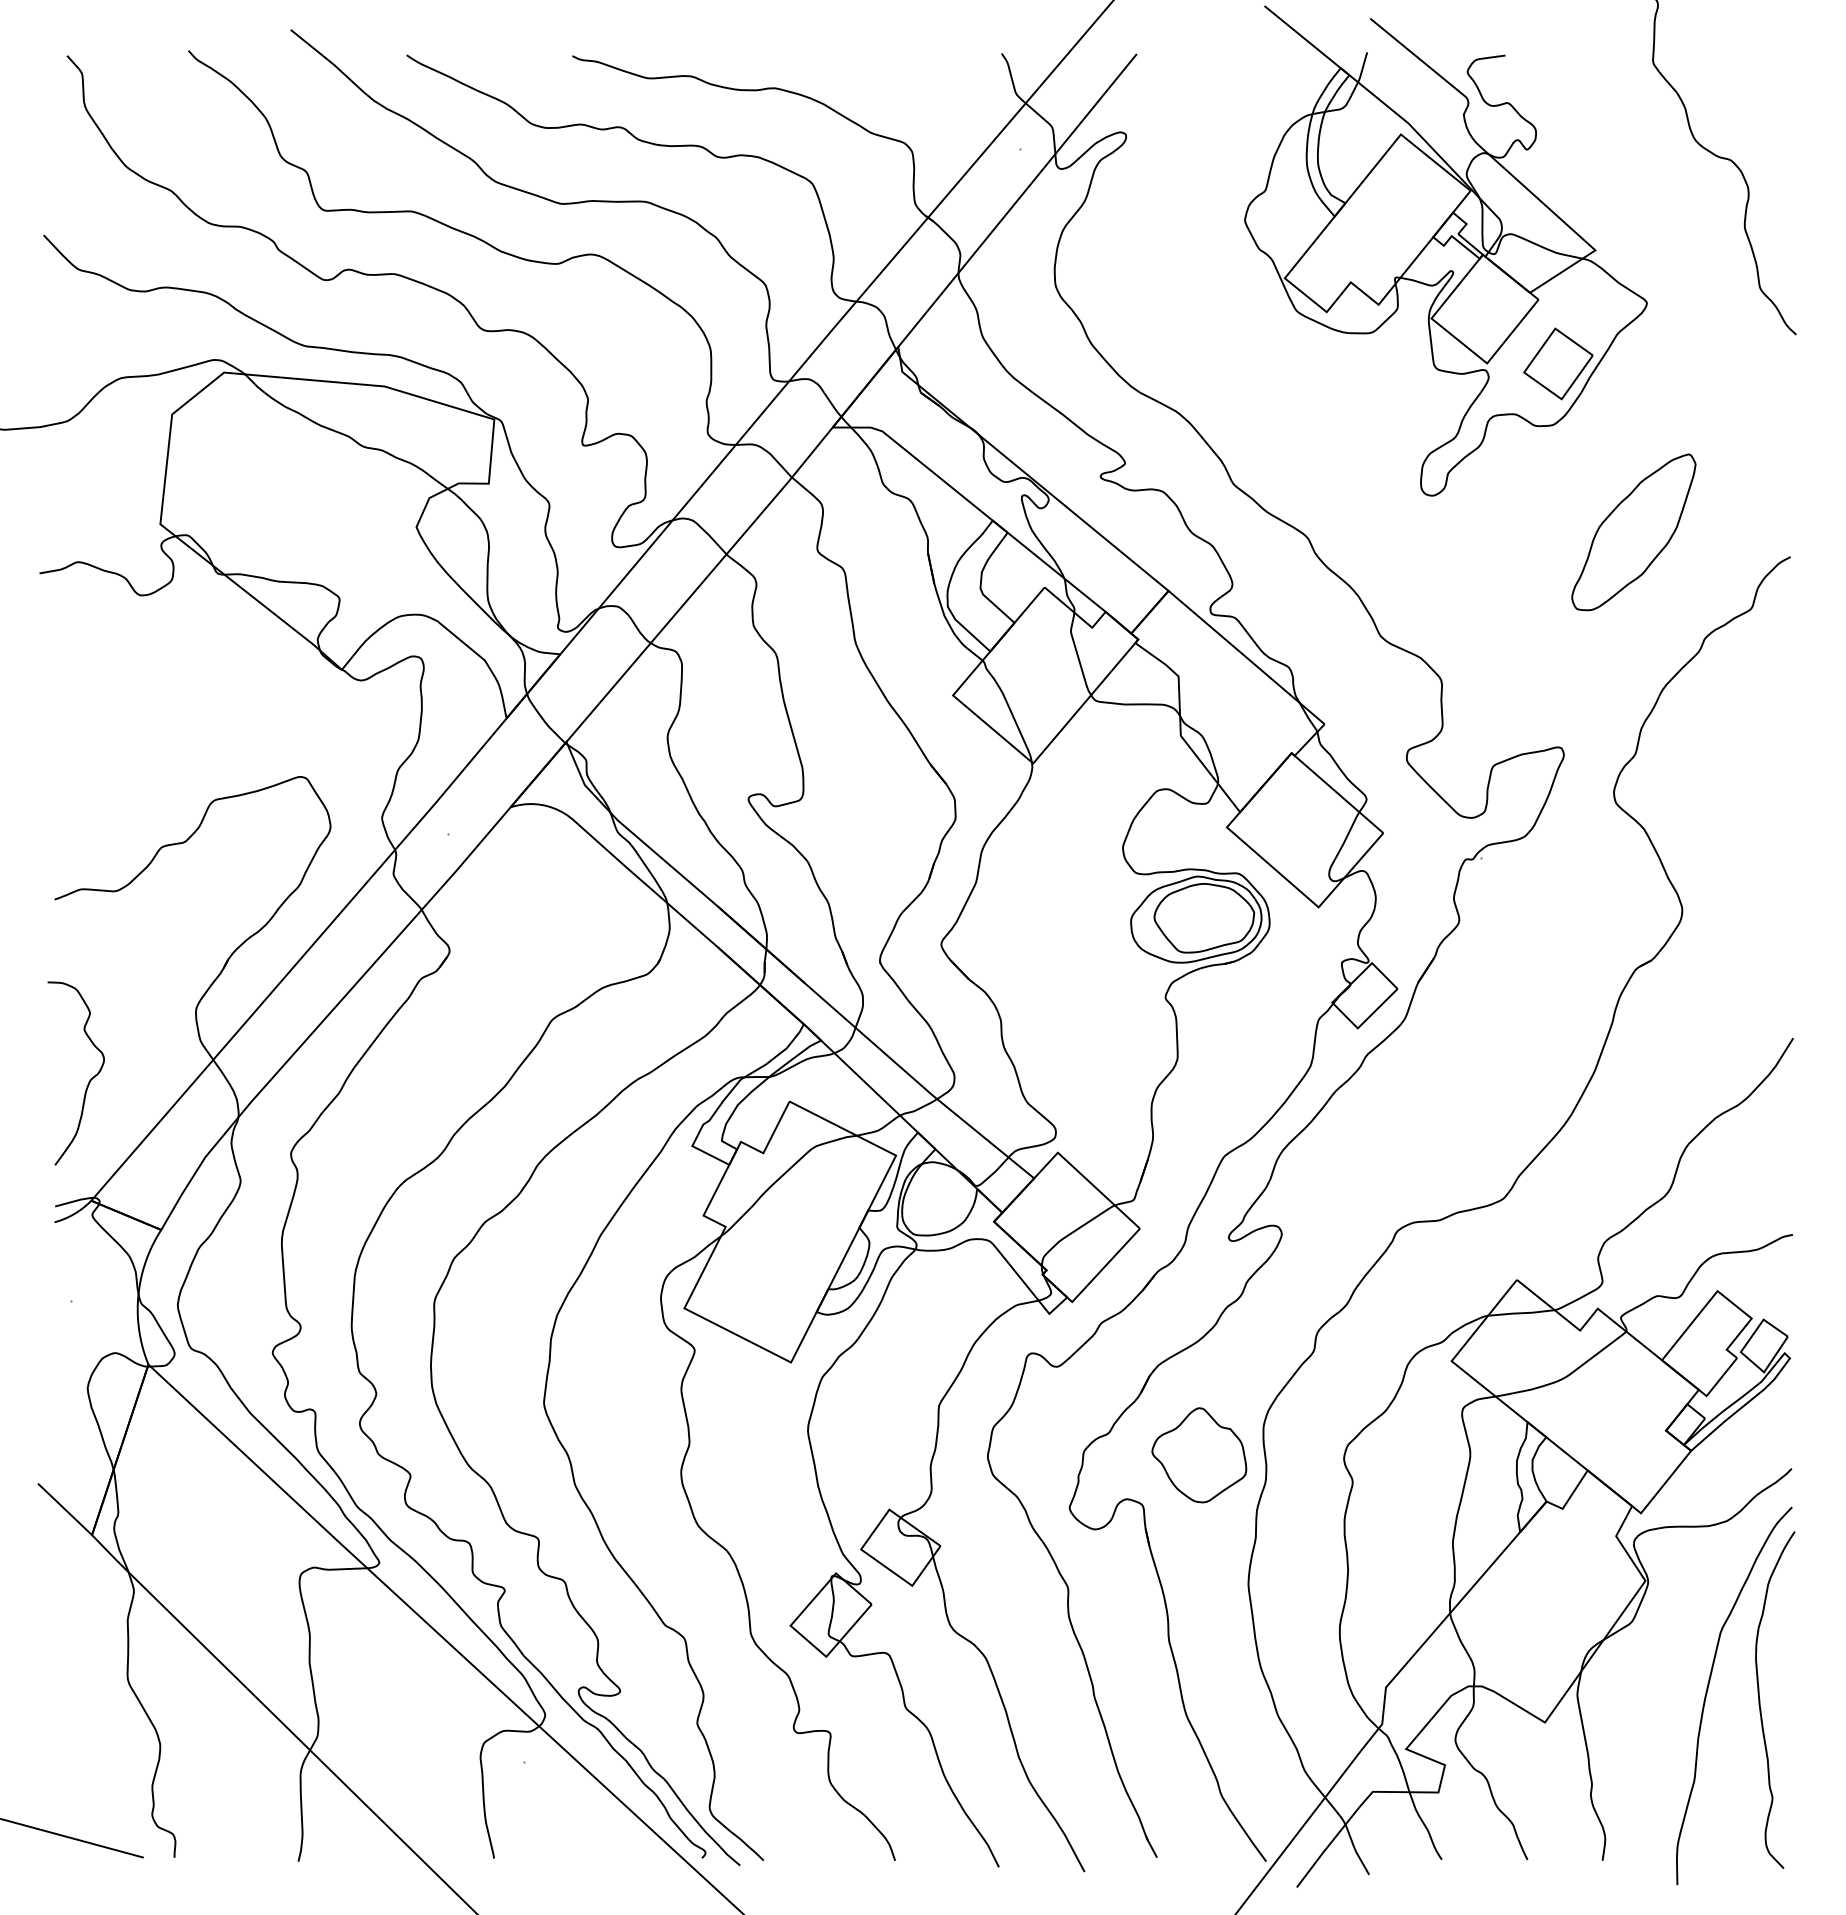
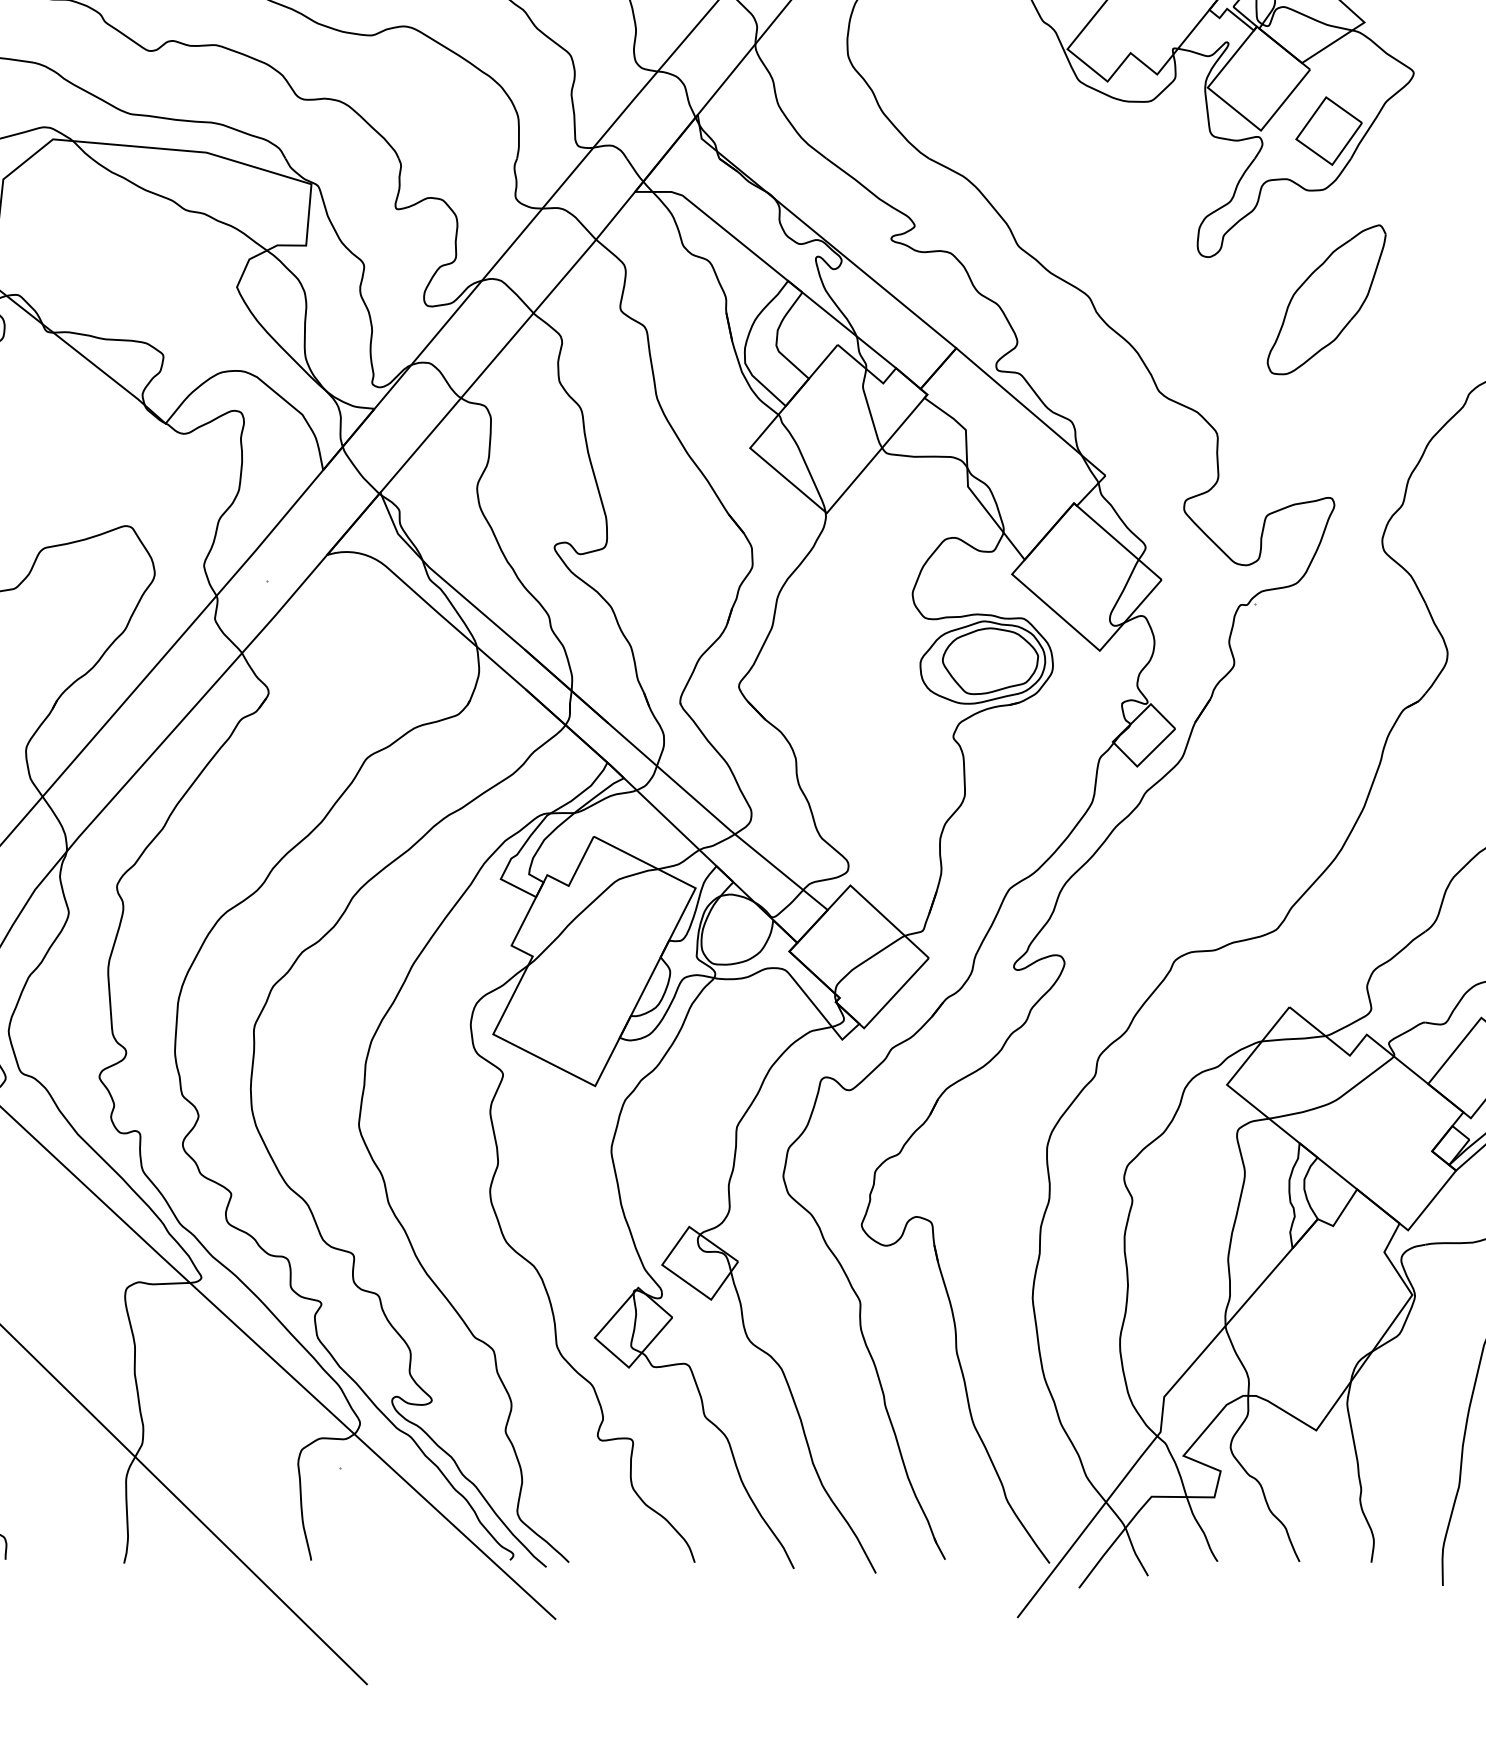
part: (1633, 532) -> (1326, 299), moved
part: (1199, 1455) -> (985, 1175), removed

